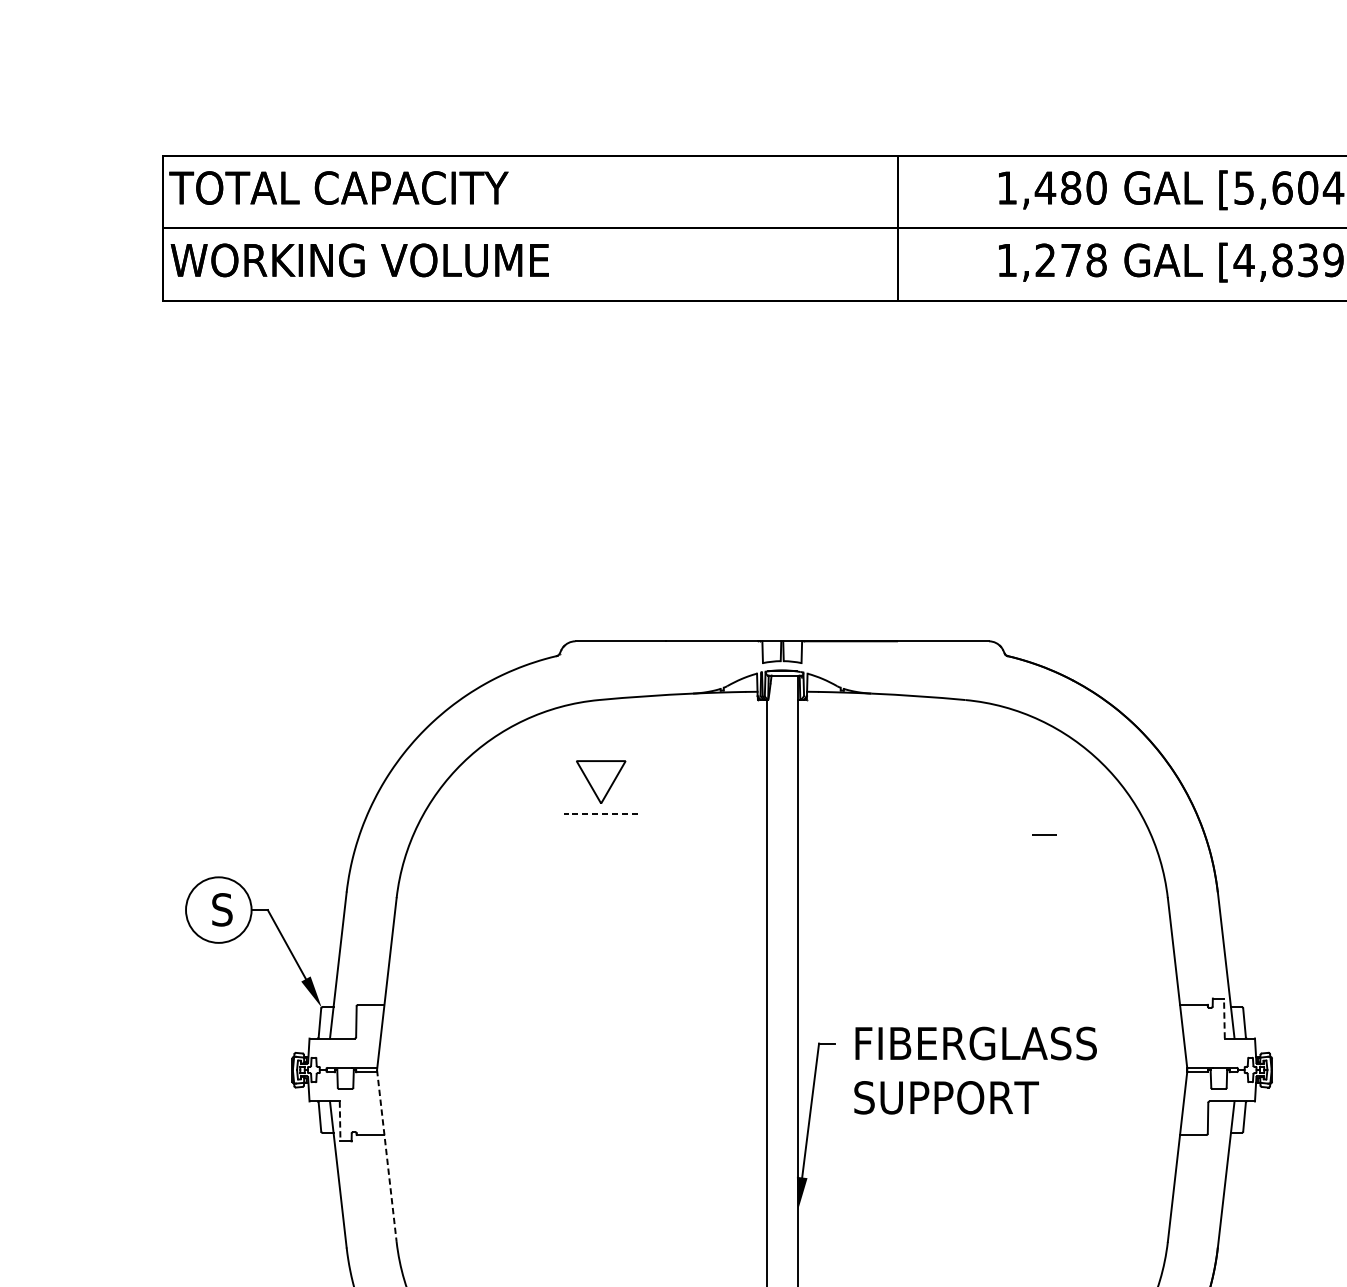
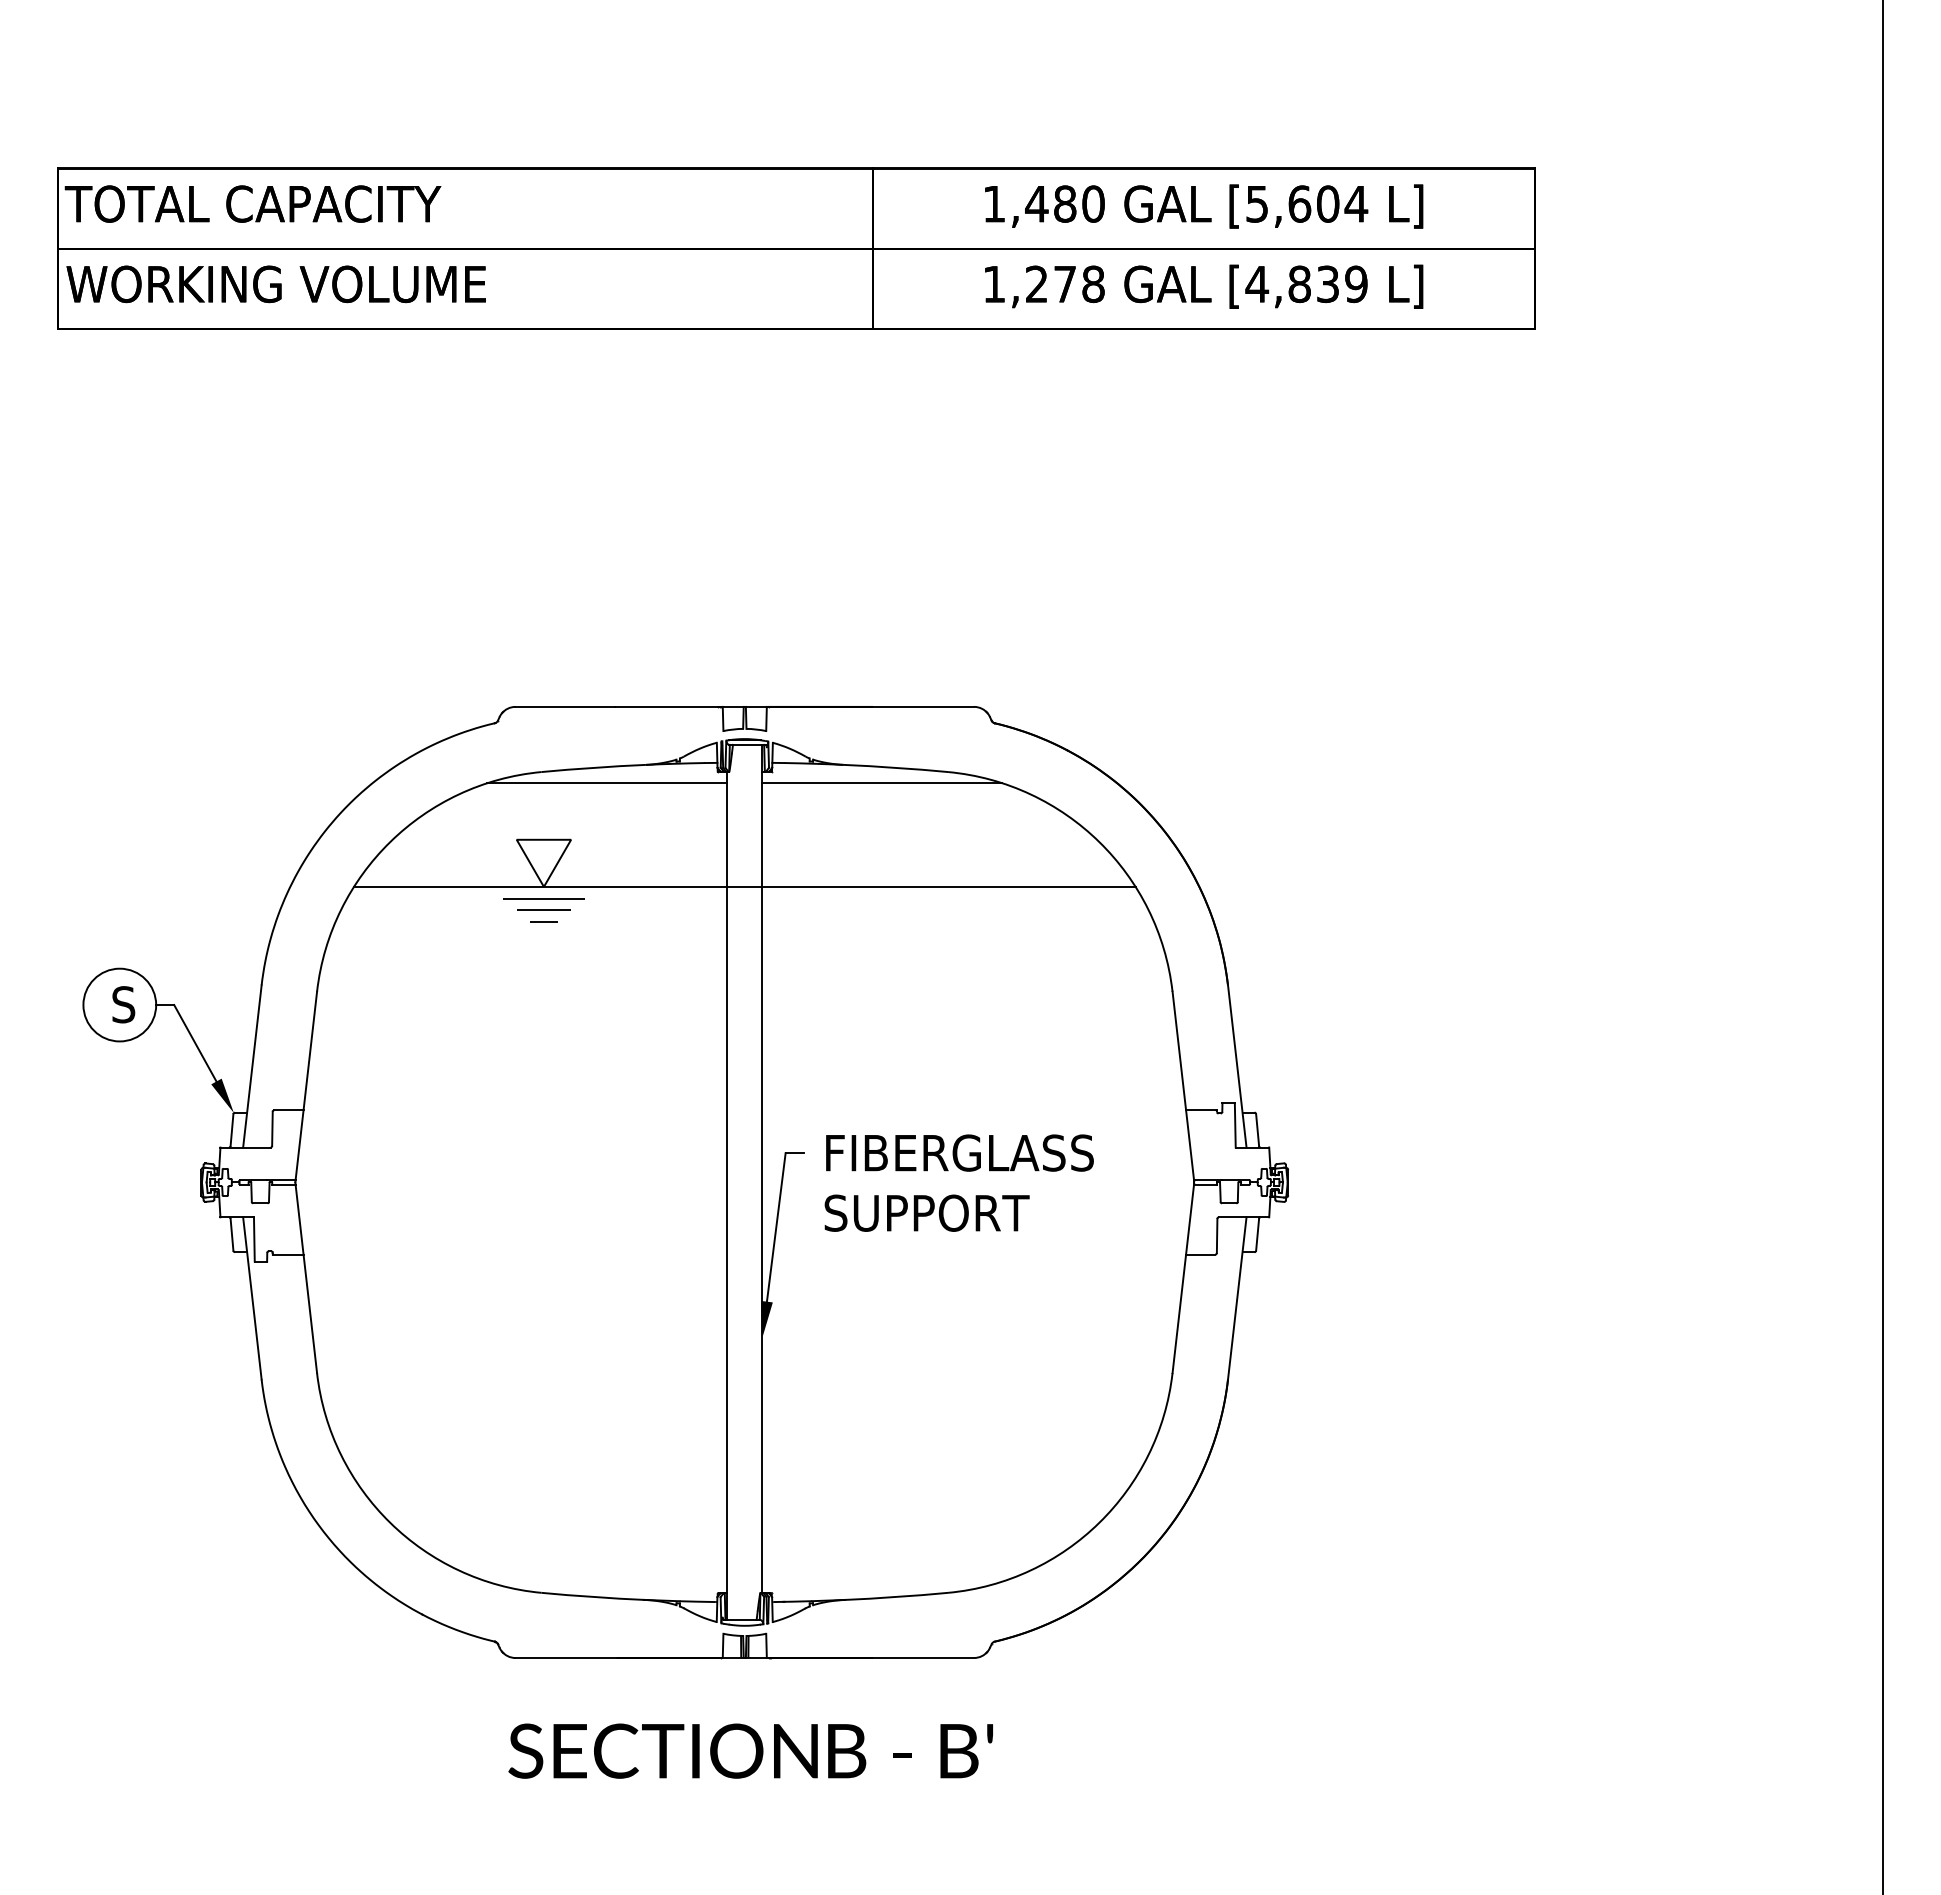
line: (658, 710) -> (607, 783), added
line: (905, 710) -> (881, 783), added
line: (781, 803) -> (744, 886), added
line: (600, 814) -> (543, 898), dashed -> solid
line: (600, 823) -> (543, 909), added
line: (1044, 834) -> (543, 921), moved
line: (1224, 1017) -> (1235, 1124), dashed -> solid
line: (340, 1121) -> (254, 1239), dashed -> solid
line: (387, 1155) -> (306, 1277), dashed -> solid

